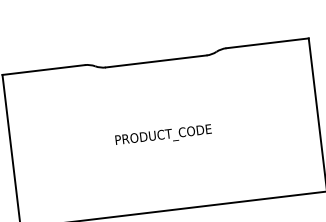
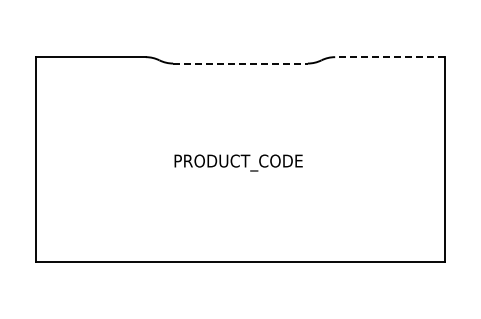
line: (267, 43) -> (389, 57), solid -> dashed
line: (156, 61) -> (240, 63), solid -> dashed

